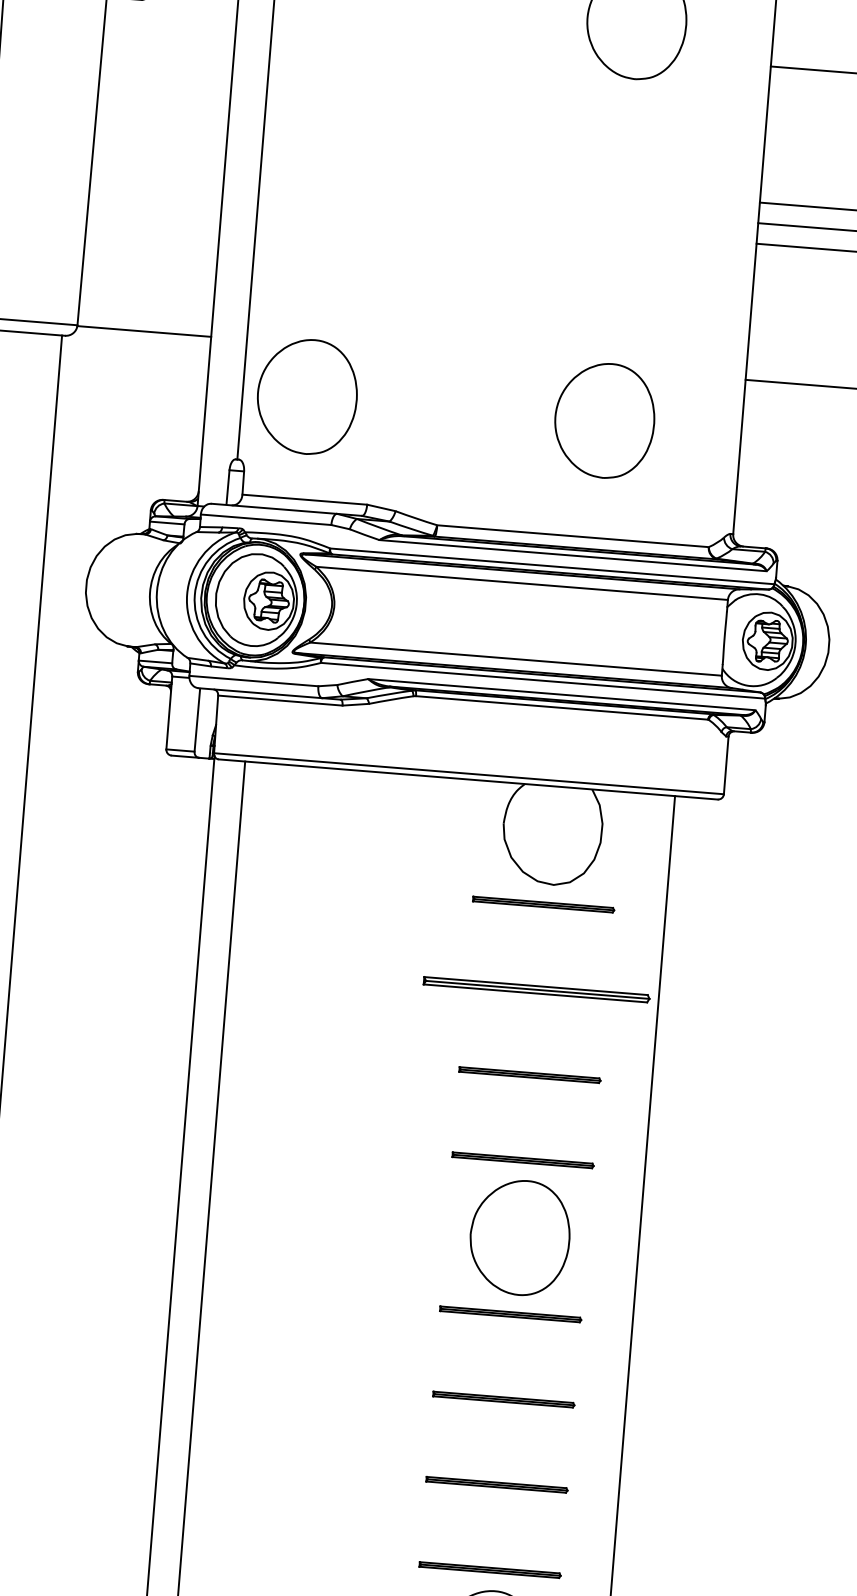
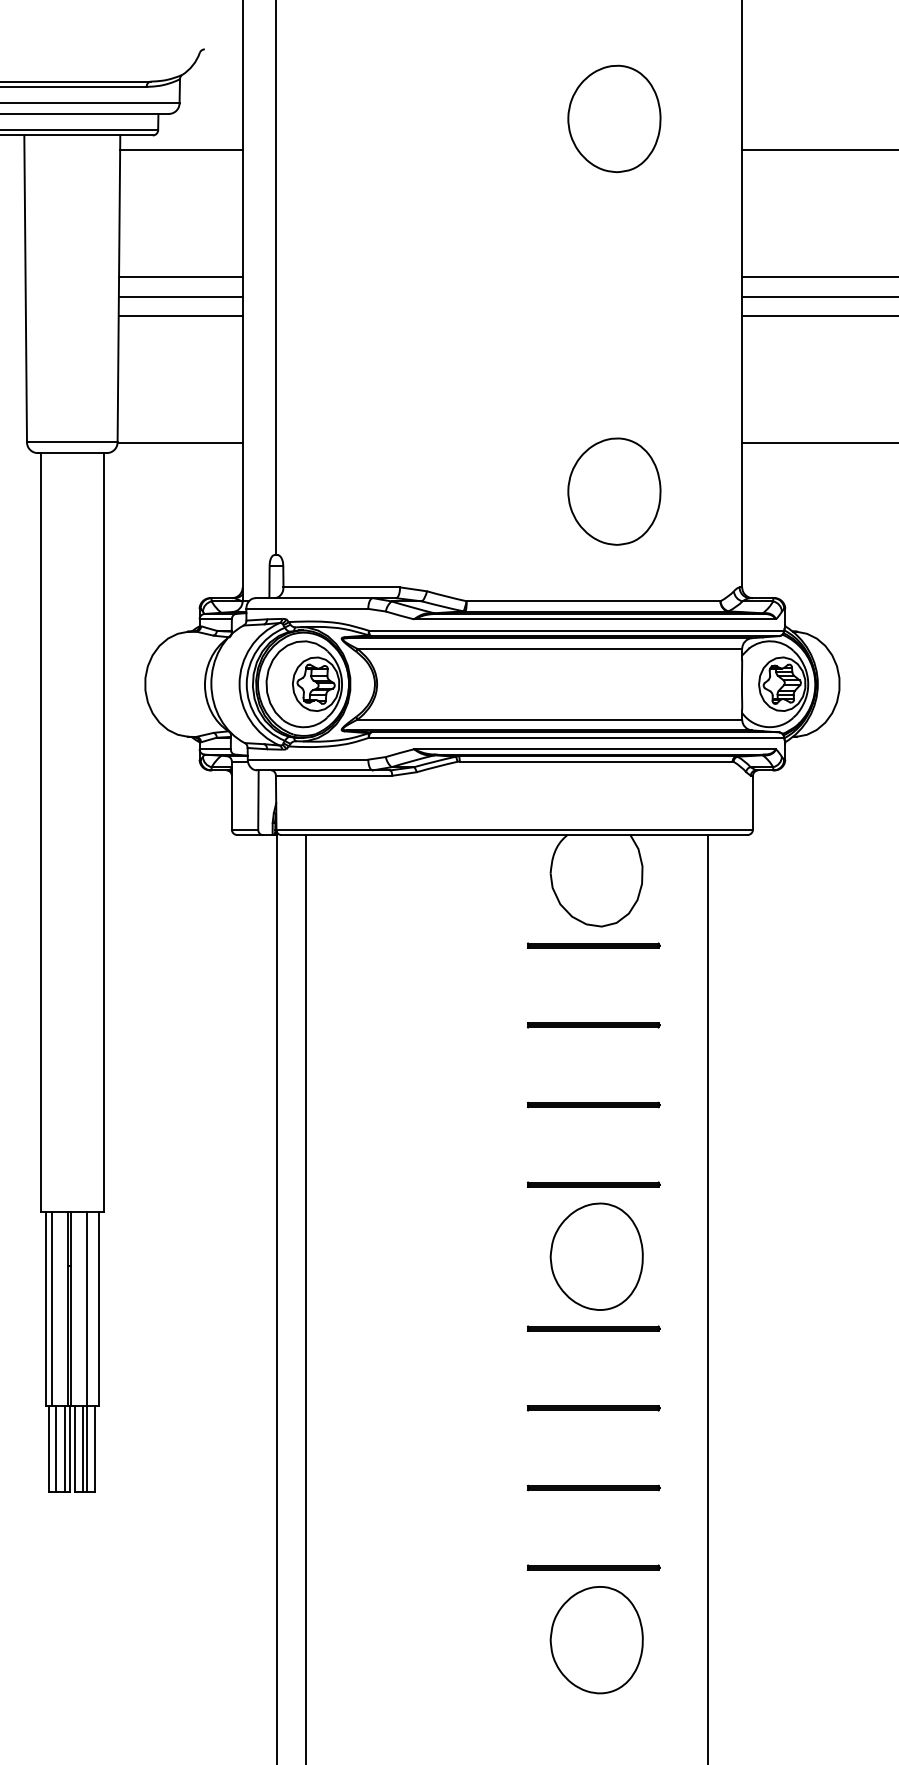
line: (170, 18) -> (181, 150), added
line: (158, 154) -> (180, 277), added
line: (157, 174) -> (180, 296), added
line: (155, 194) -> (180, 315), added
part: (307, 396) -> (336, 491), removed
part: (536, 990) -> (593, 1025), size x0.62

